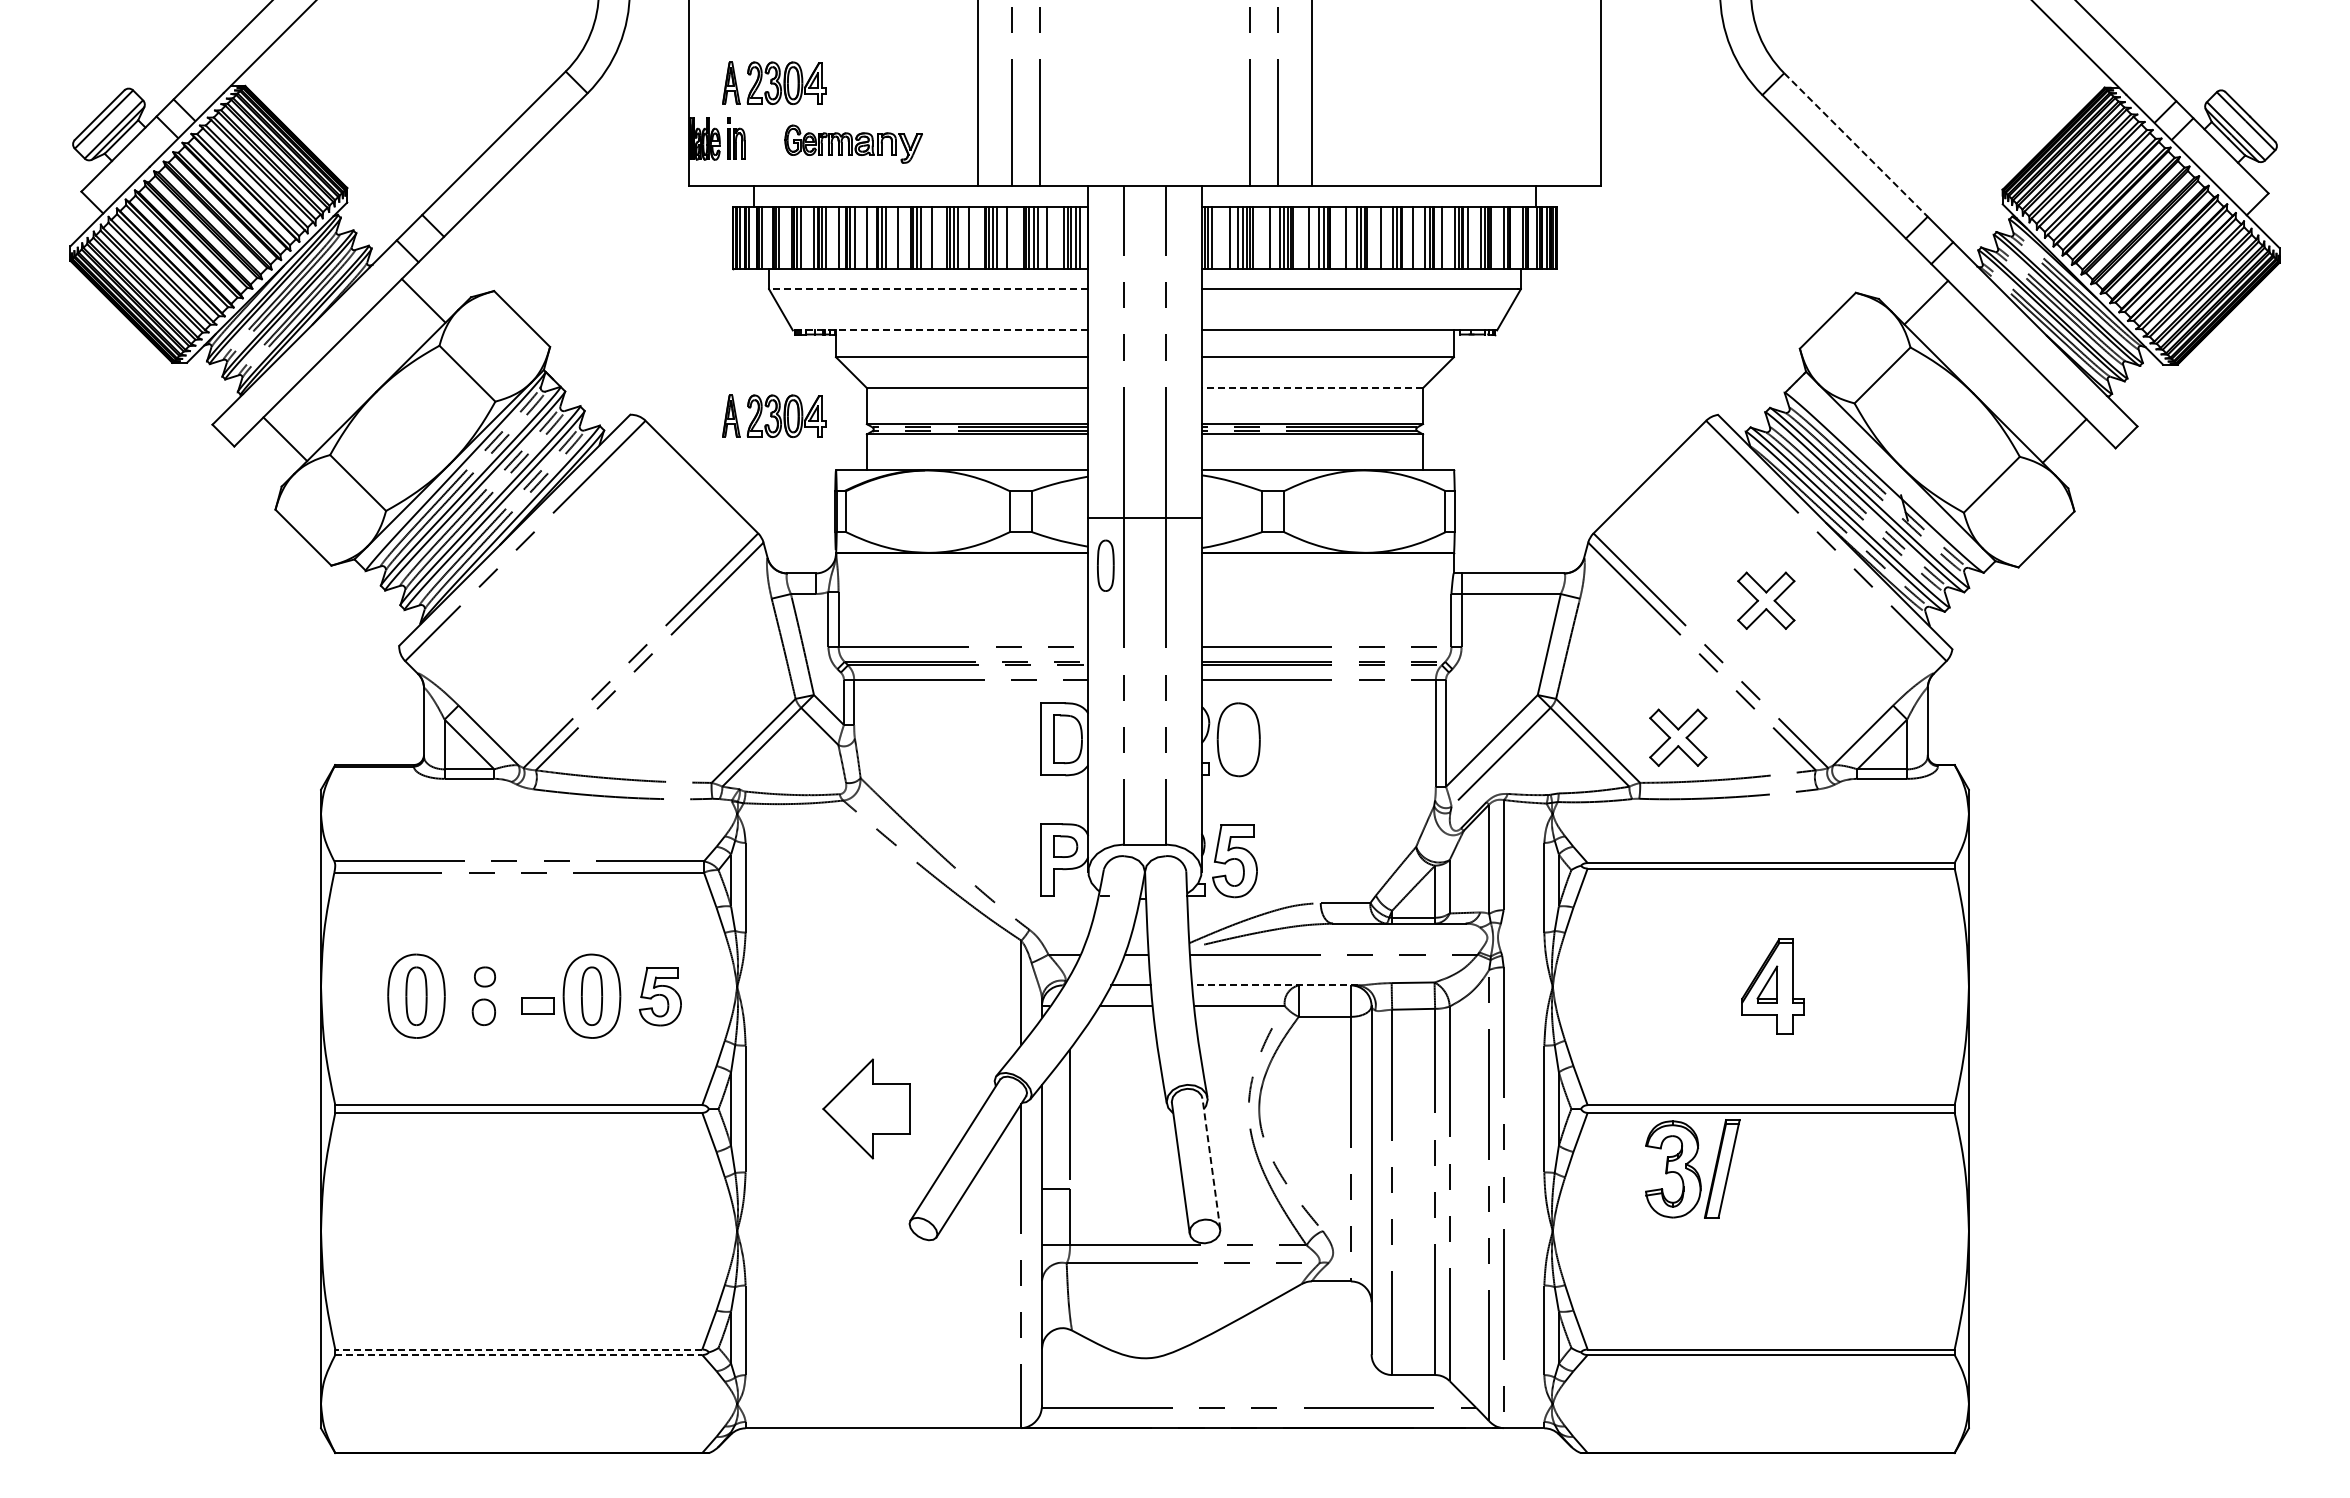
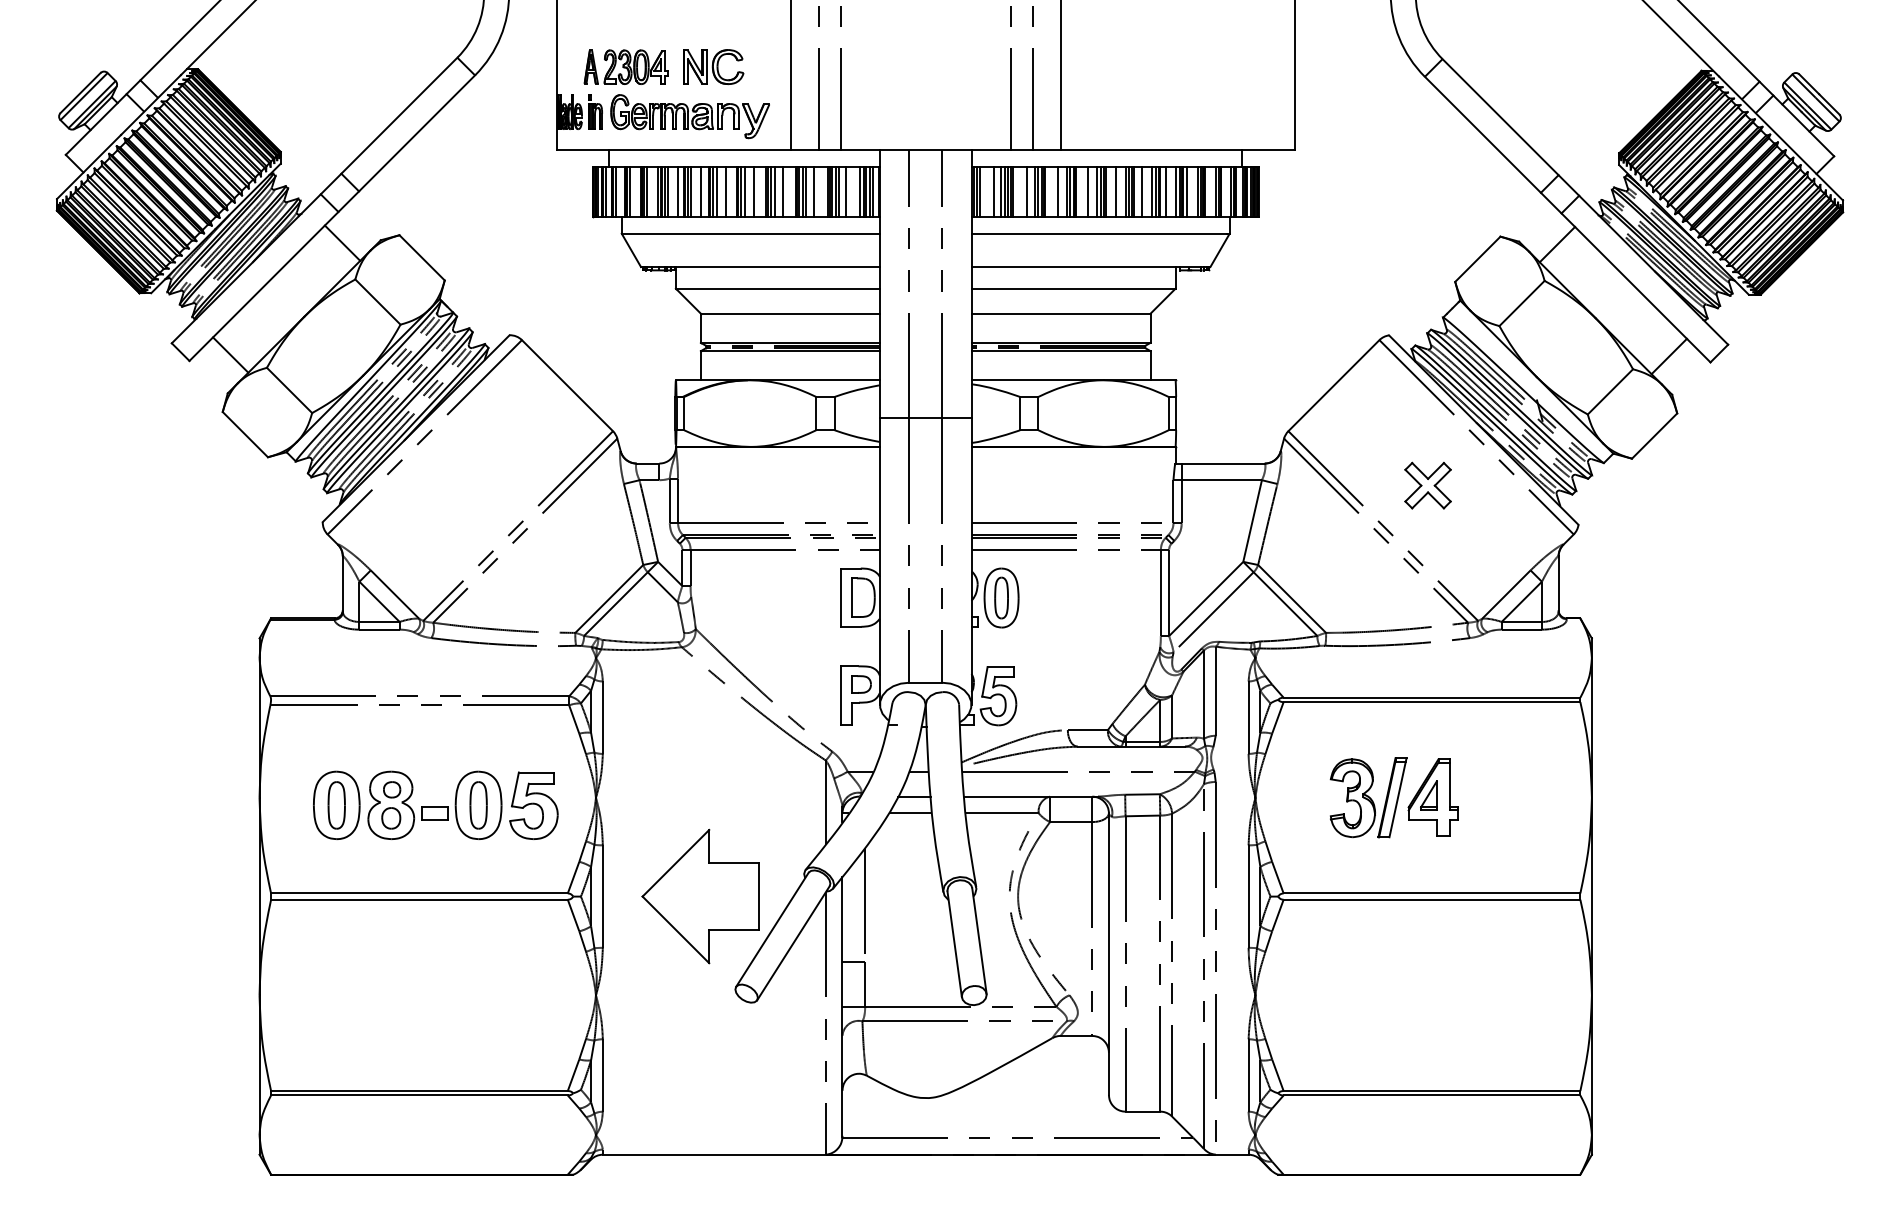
part: (882, 83) -> (713, 67), added
part: (853, 143) -> (690, 115), size x1.43
line: (1856, 145) -> (1500, 117), dashed -> solid
line: (928, 289) -> (750, 233), dashed -> solid
line: (940, 330) -> (760, 267), dashed -> solid
line: (1312, 388) -> (1061, 314), dashed -> solid
part: (774, 415) -> (626, 335), removed
part: (1105, 565) -> (1001, 597), moved
part: (1678, 737) -> (1357, 596), removed
line: (1275, 985) -> (1031, 796), dashed -> solid
part: (483, 995) -> (390, 804), added
part: (660, 996) -> (534, 805), size x1.43
part: (866, 1108) -> (700, 896), size x1.67
line: (1211, 1164) -> (979, 941), dashed -> solid
part: (1692, 1168) -> (1368, 797), moved
line: (518, 1349) -> (419, 1091), dashed -> solid
line: (518, 1355) -> (419, 1095), dashed -> solid

